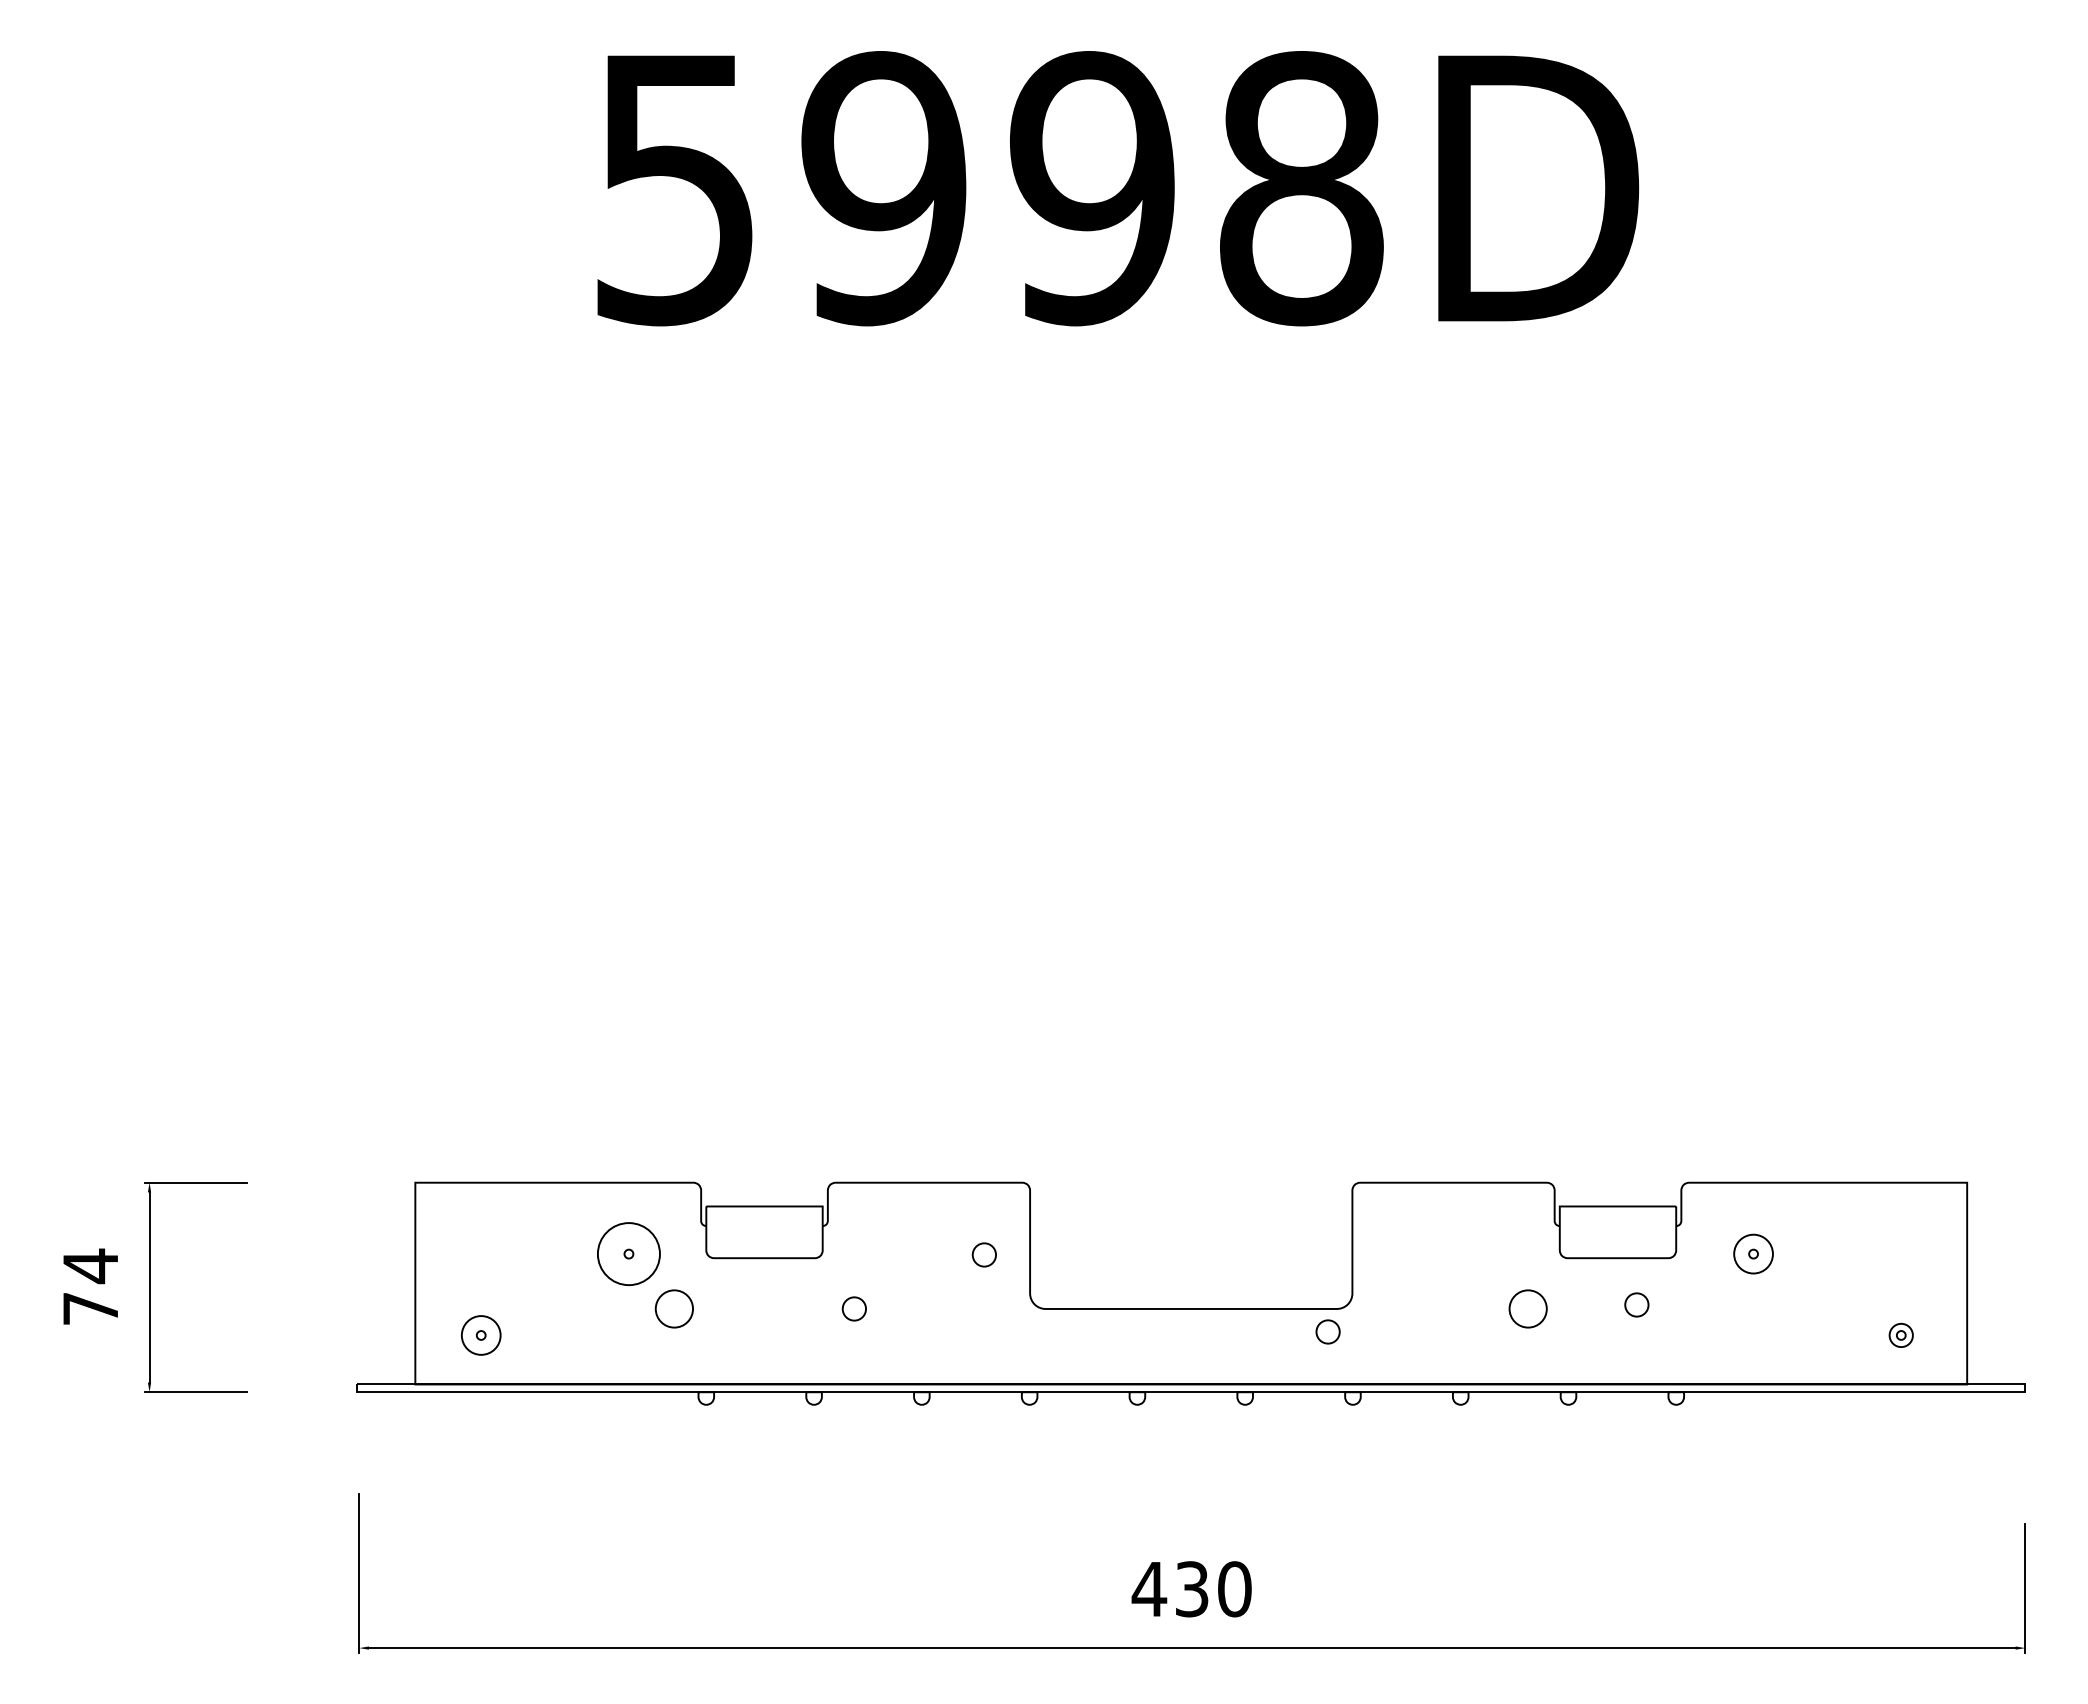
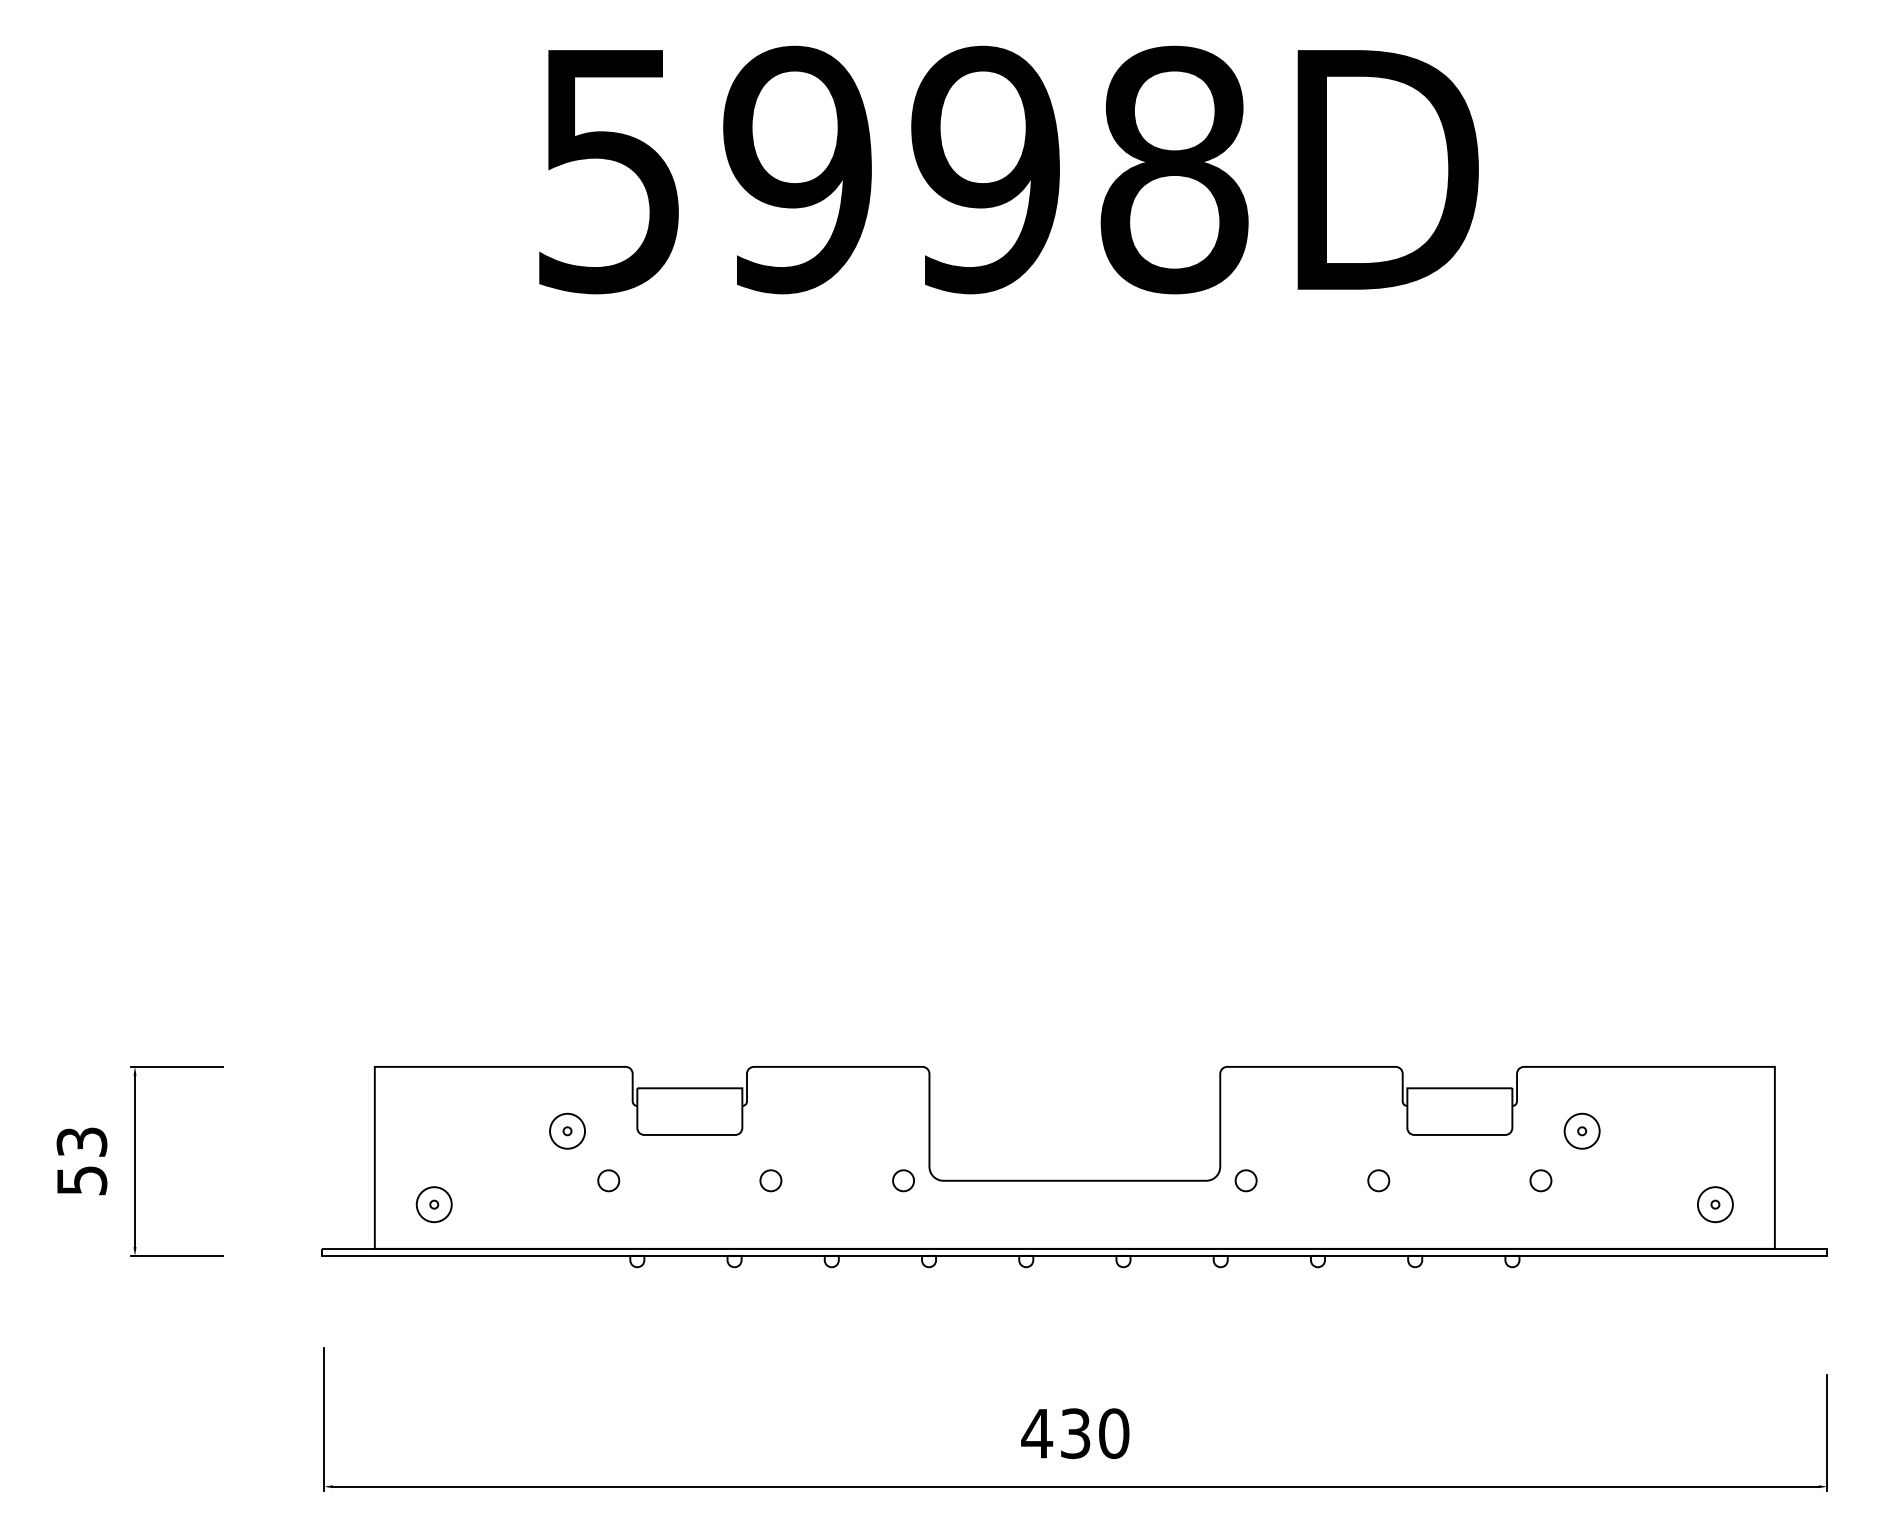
circle: (628, 1253) -> (567, 1130), size x0.62
circle: (983, 1254) -> (902, 1180), moved
text: (90, 1286) -> (81, 1160), 74 -> 53
circle: (1636, 1304) -> (1540, 1180), moved
circle: (674, 1308) -> (608, 1180), size x0.62
circle: (1527, 1308) -> (1378, 1180), size x0.62
circle: (1327, 1331) -> (1245, 1180), moved
circle: (1900, 1335) -> (1714, 1204), size x1.67

